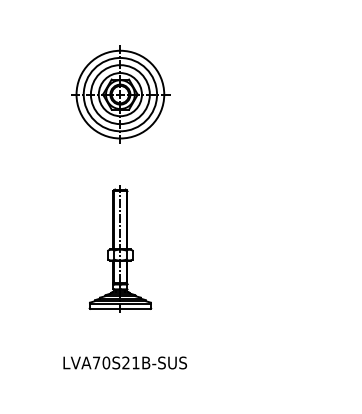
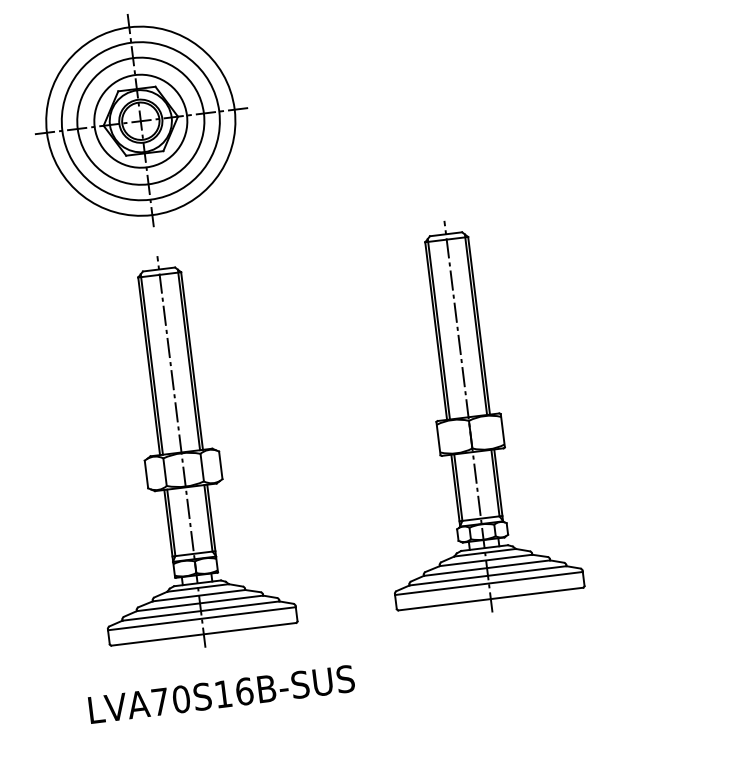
part: (120, 249) -> (181, 452), size x1.43
part: (254, 249) -> (468, 417), added
text: (130, 362) -> (232, 691), LVA70S21B-SUS -> LVA70S16B-SUS

